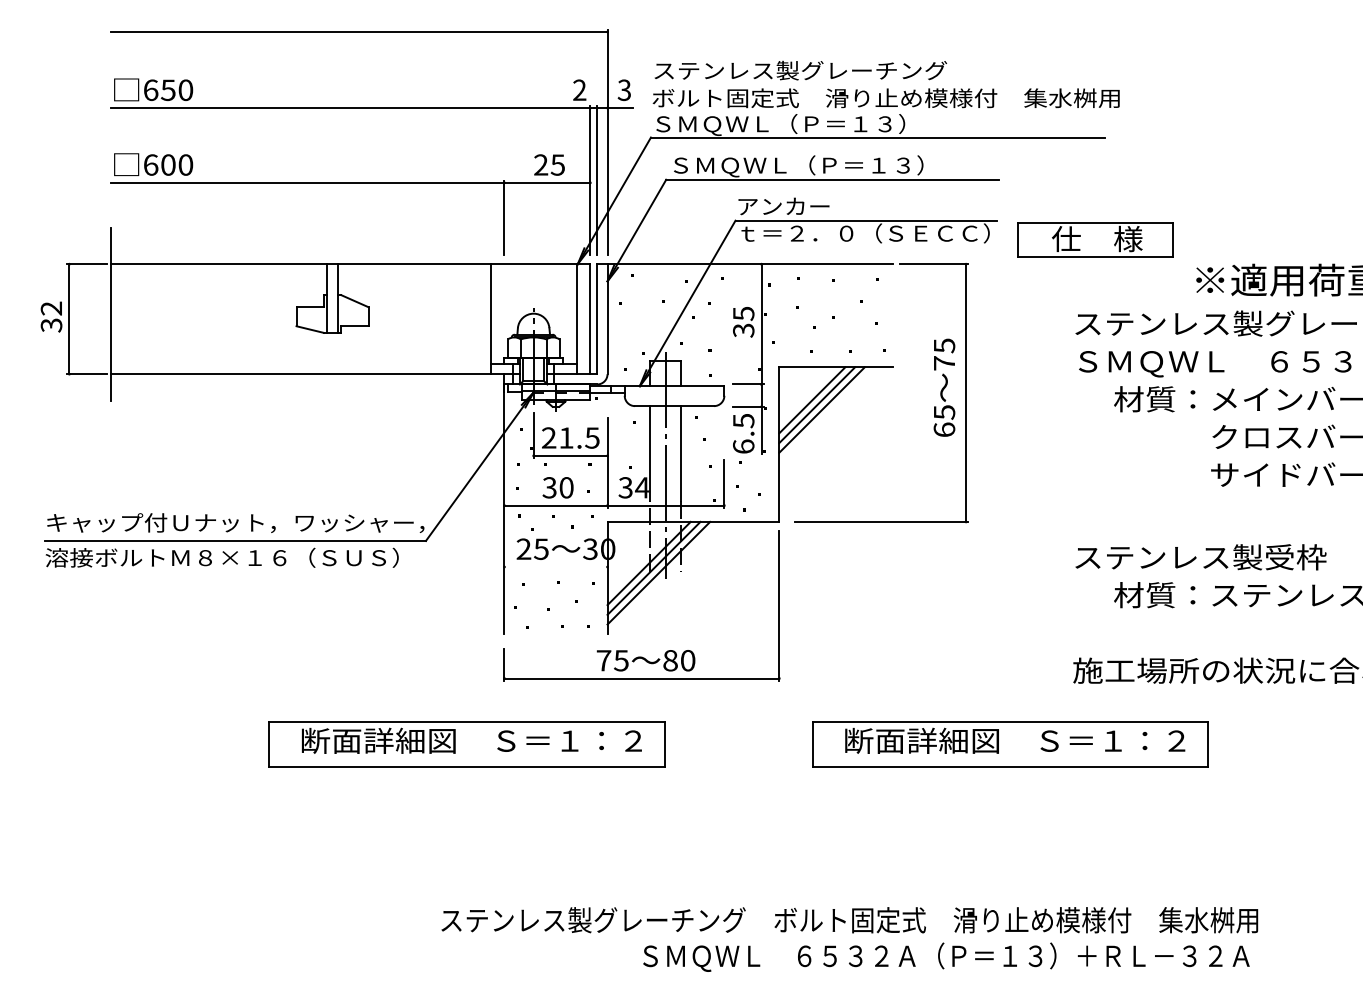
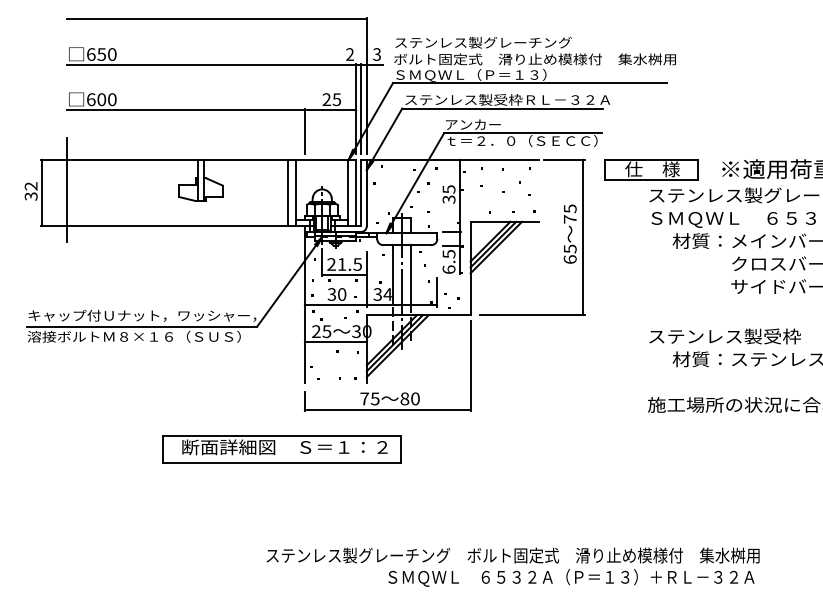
text: (840, 166) -> (507, 100), ＳＭＱＷＬ（Ｐ＝１３） -> ステンレス製受枠ＲＬ－３２Ａ
part: (1095, 239) -> (651, 169), moved
line: (477, 318) -> (288, 192), added
line: (555, 567) -> (335, 342), added
part: (1009, 744) -> (609, 449), removed

